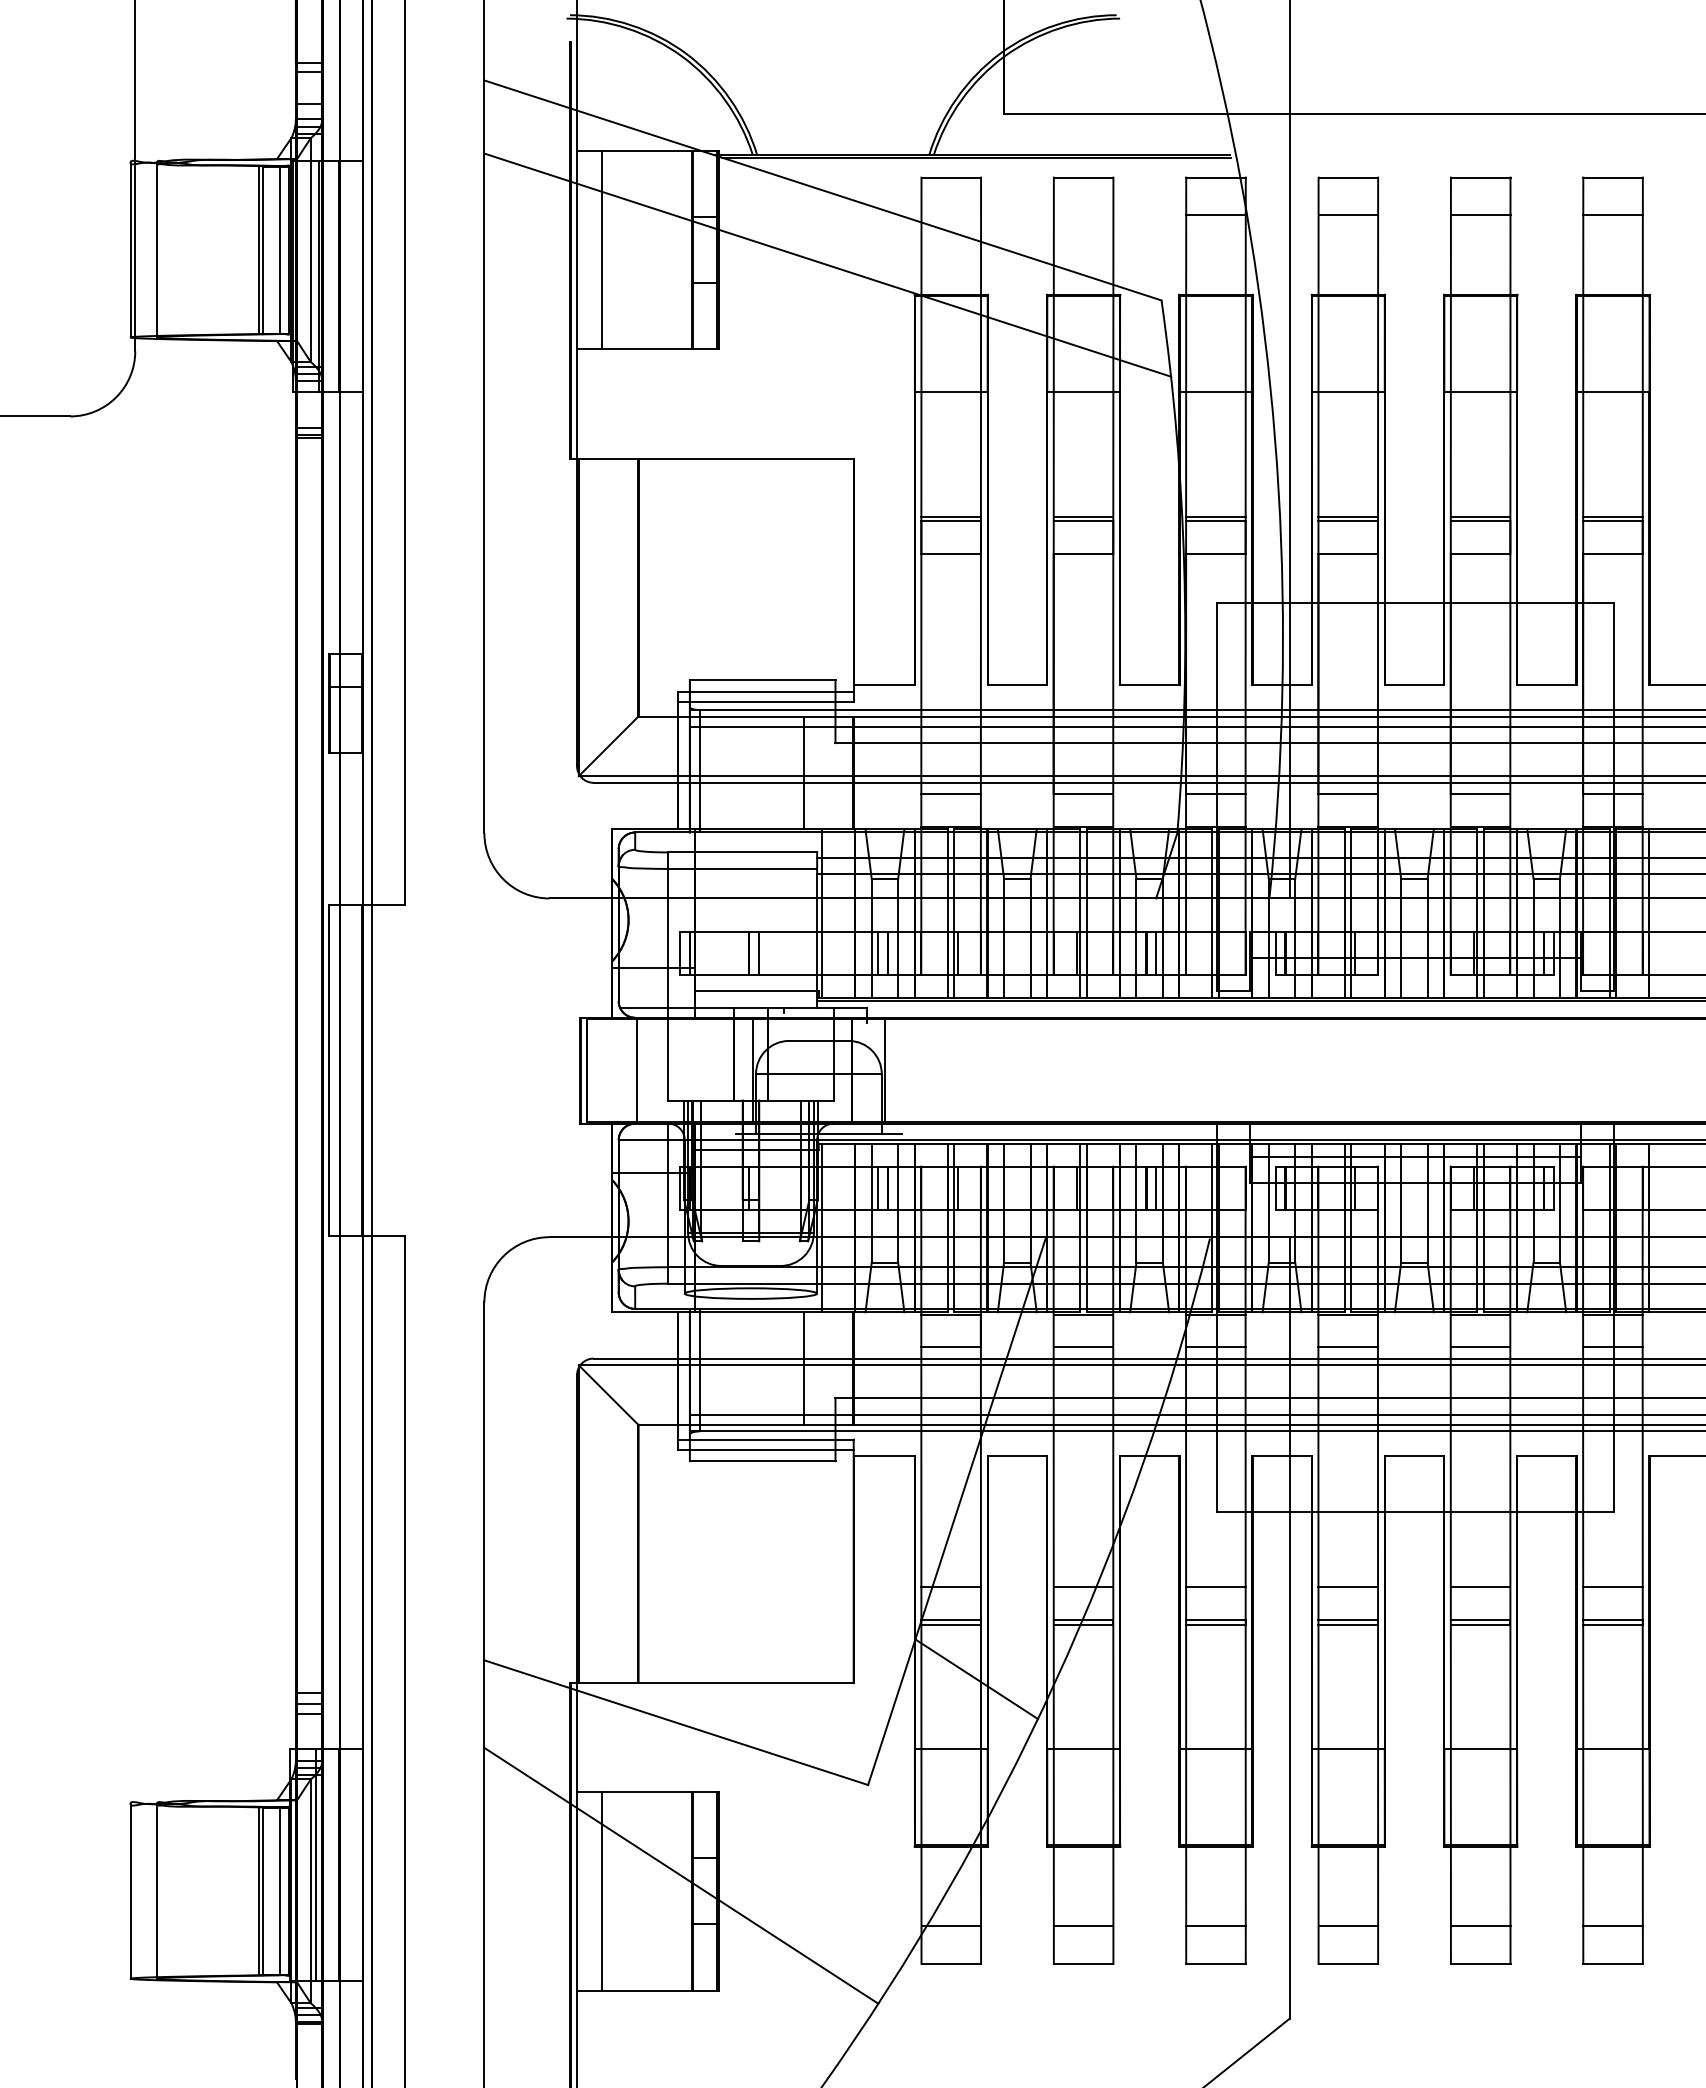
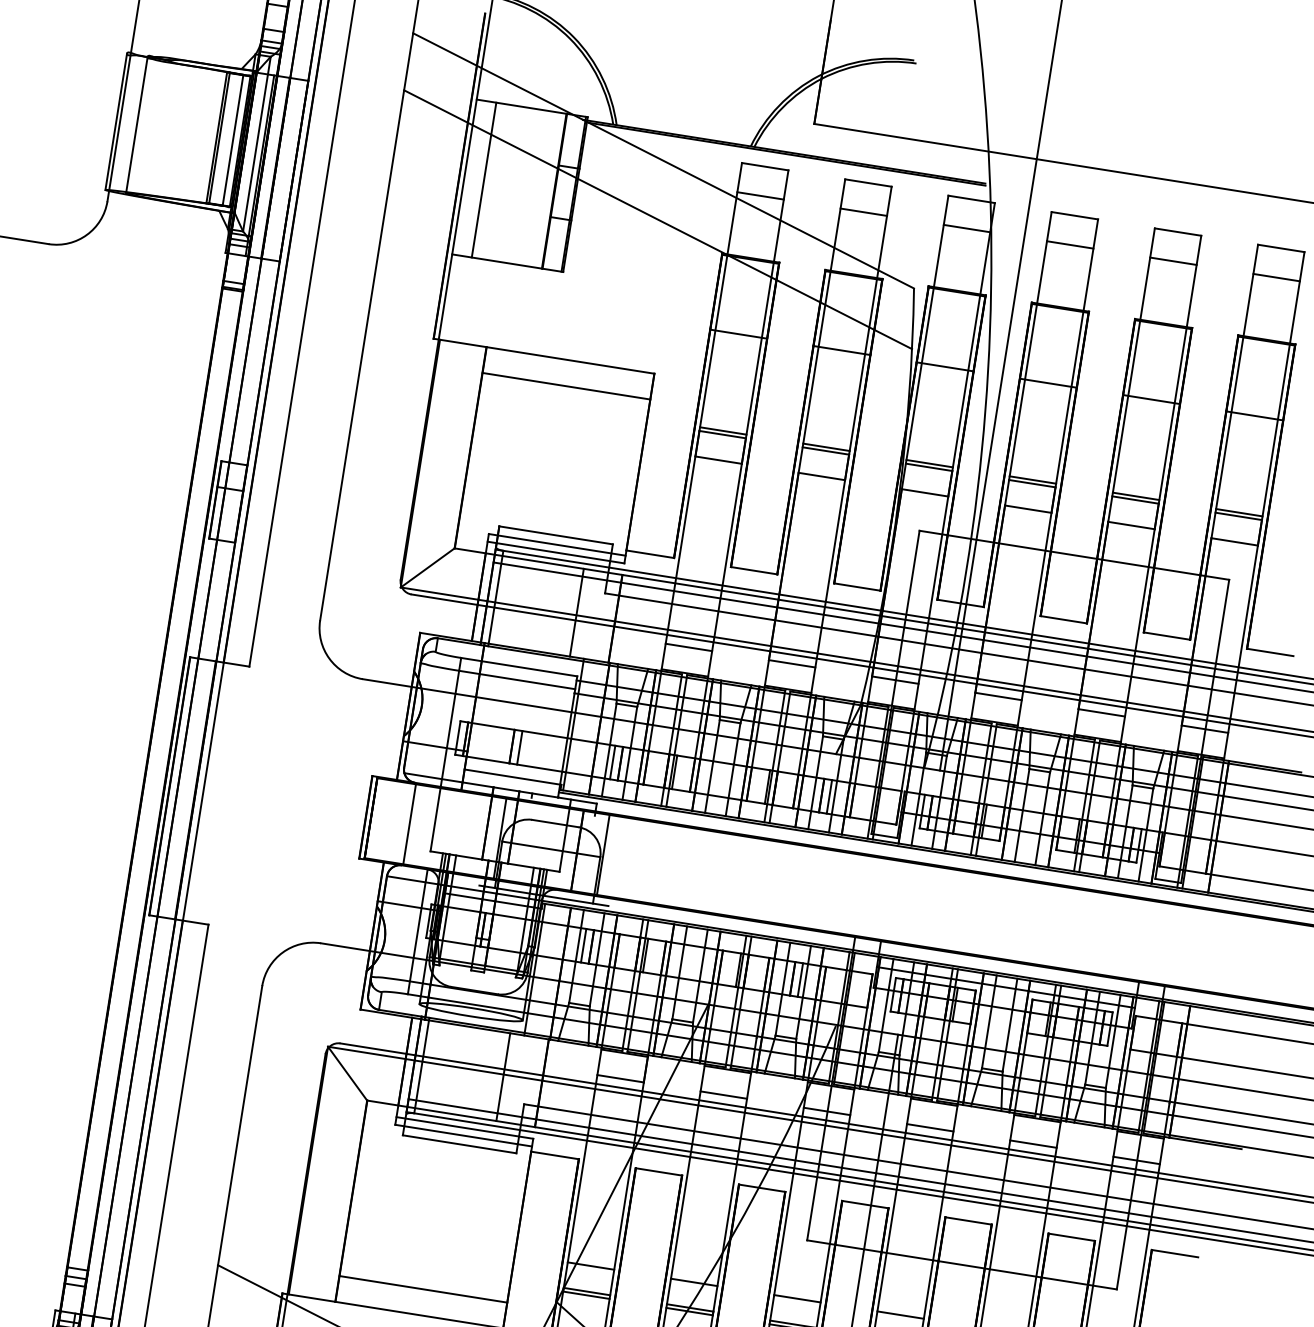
line: (951, 215) -> (760, 196), added
line: (1083, 215) -> (863, 212), added
line: (745, 491) -> (565, 386), added
line: (745, 1649) -> (422, 1289), added

